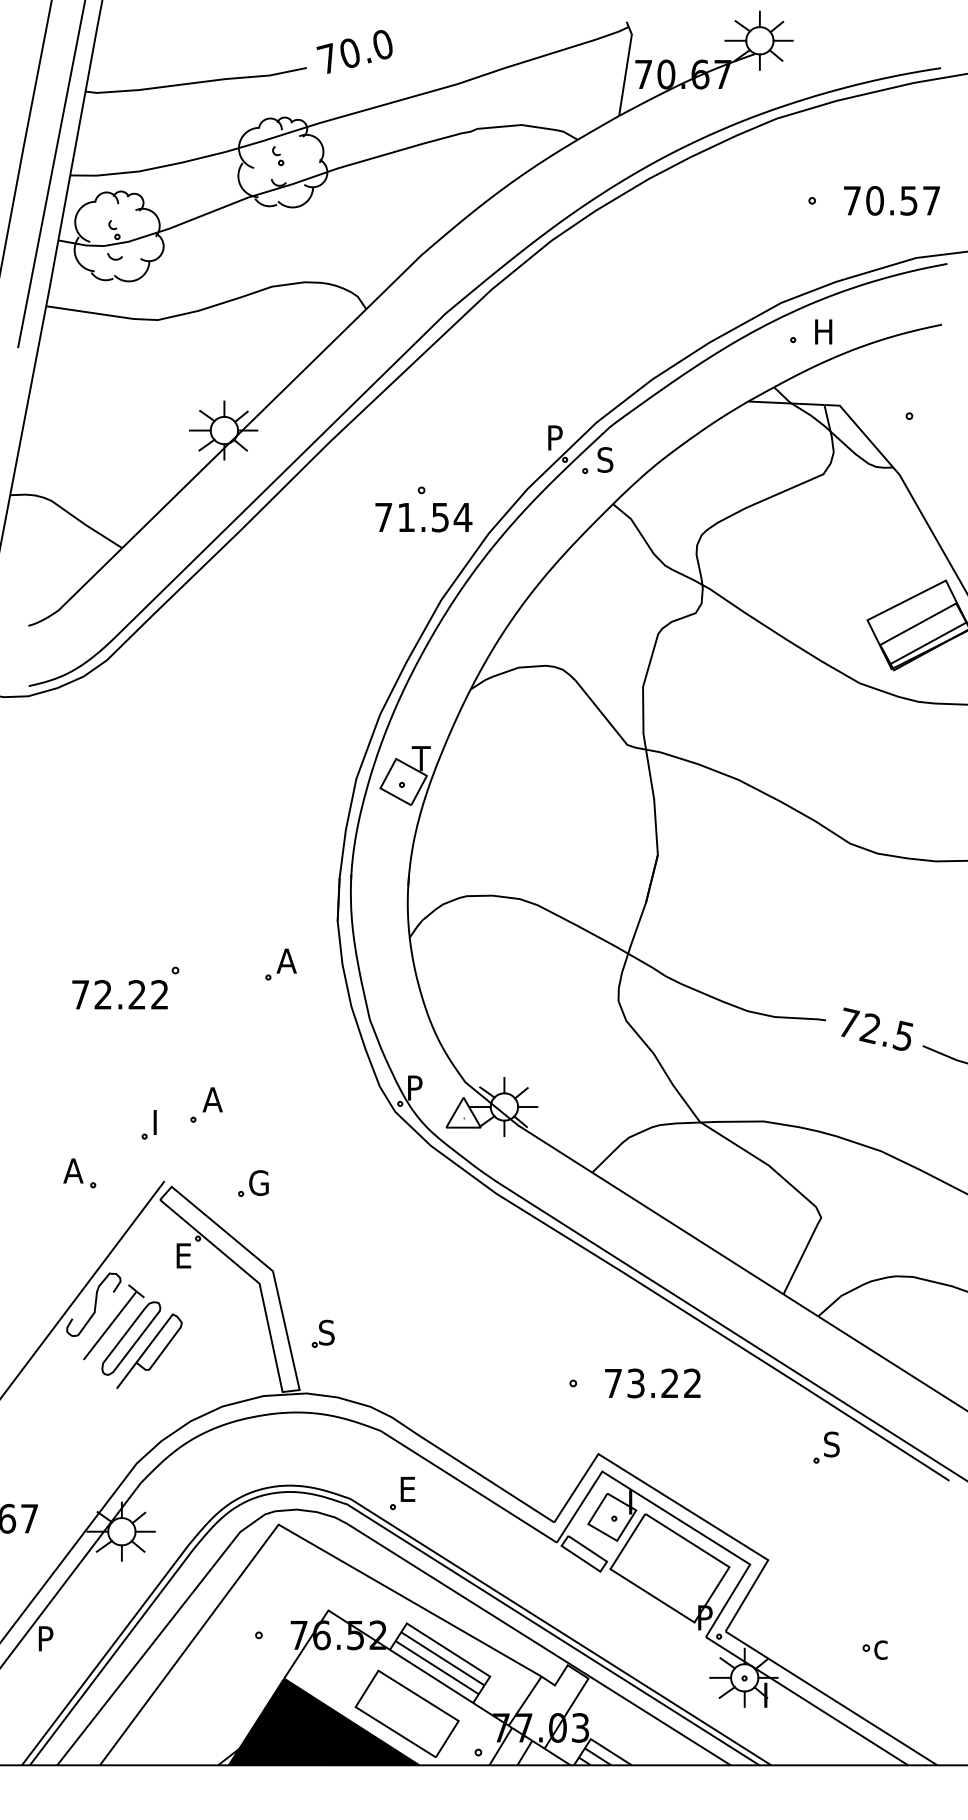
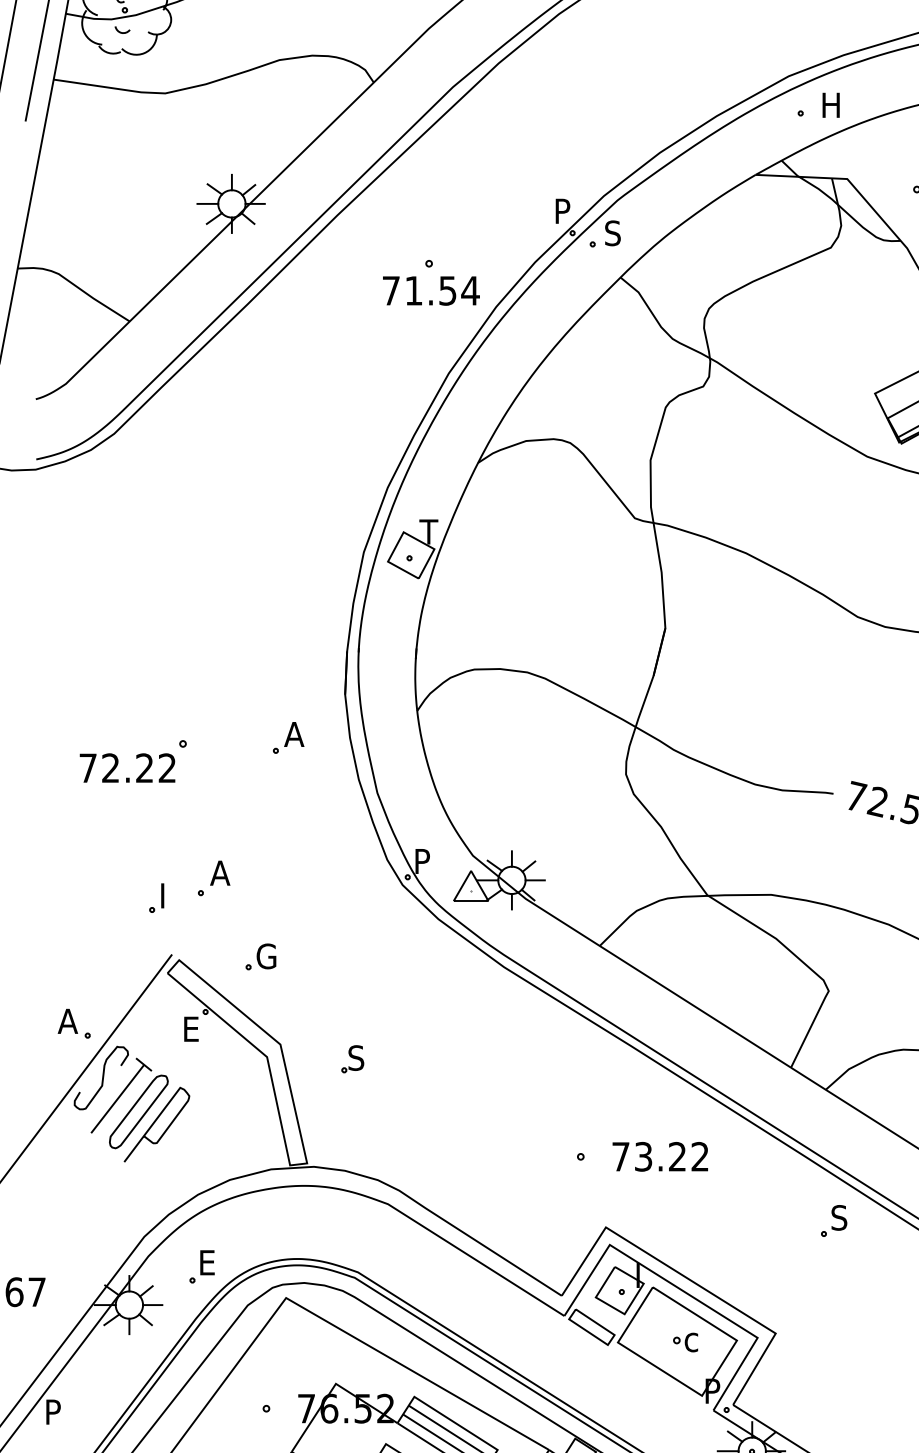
part: (79, 1173) -> (74, 1023), moved
part: (322, 1333) -> (352, 1058), moved
part: (402, 1493) -> (202, 1266), moved
part: (874, 1649) -> (685, 1341), moved

